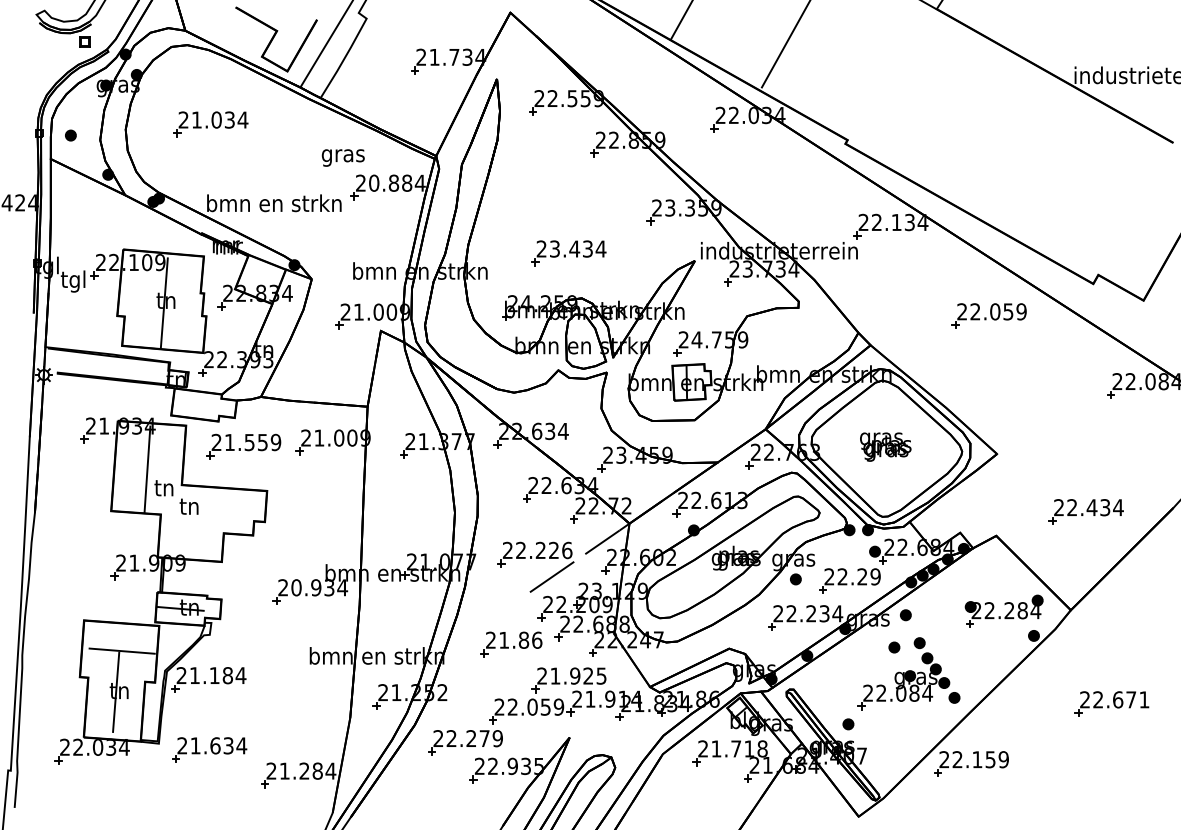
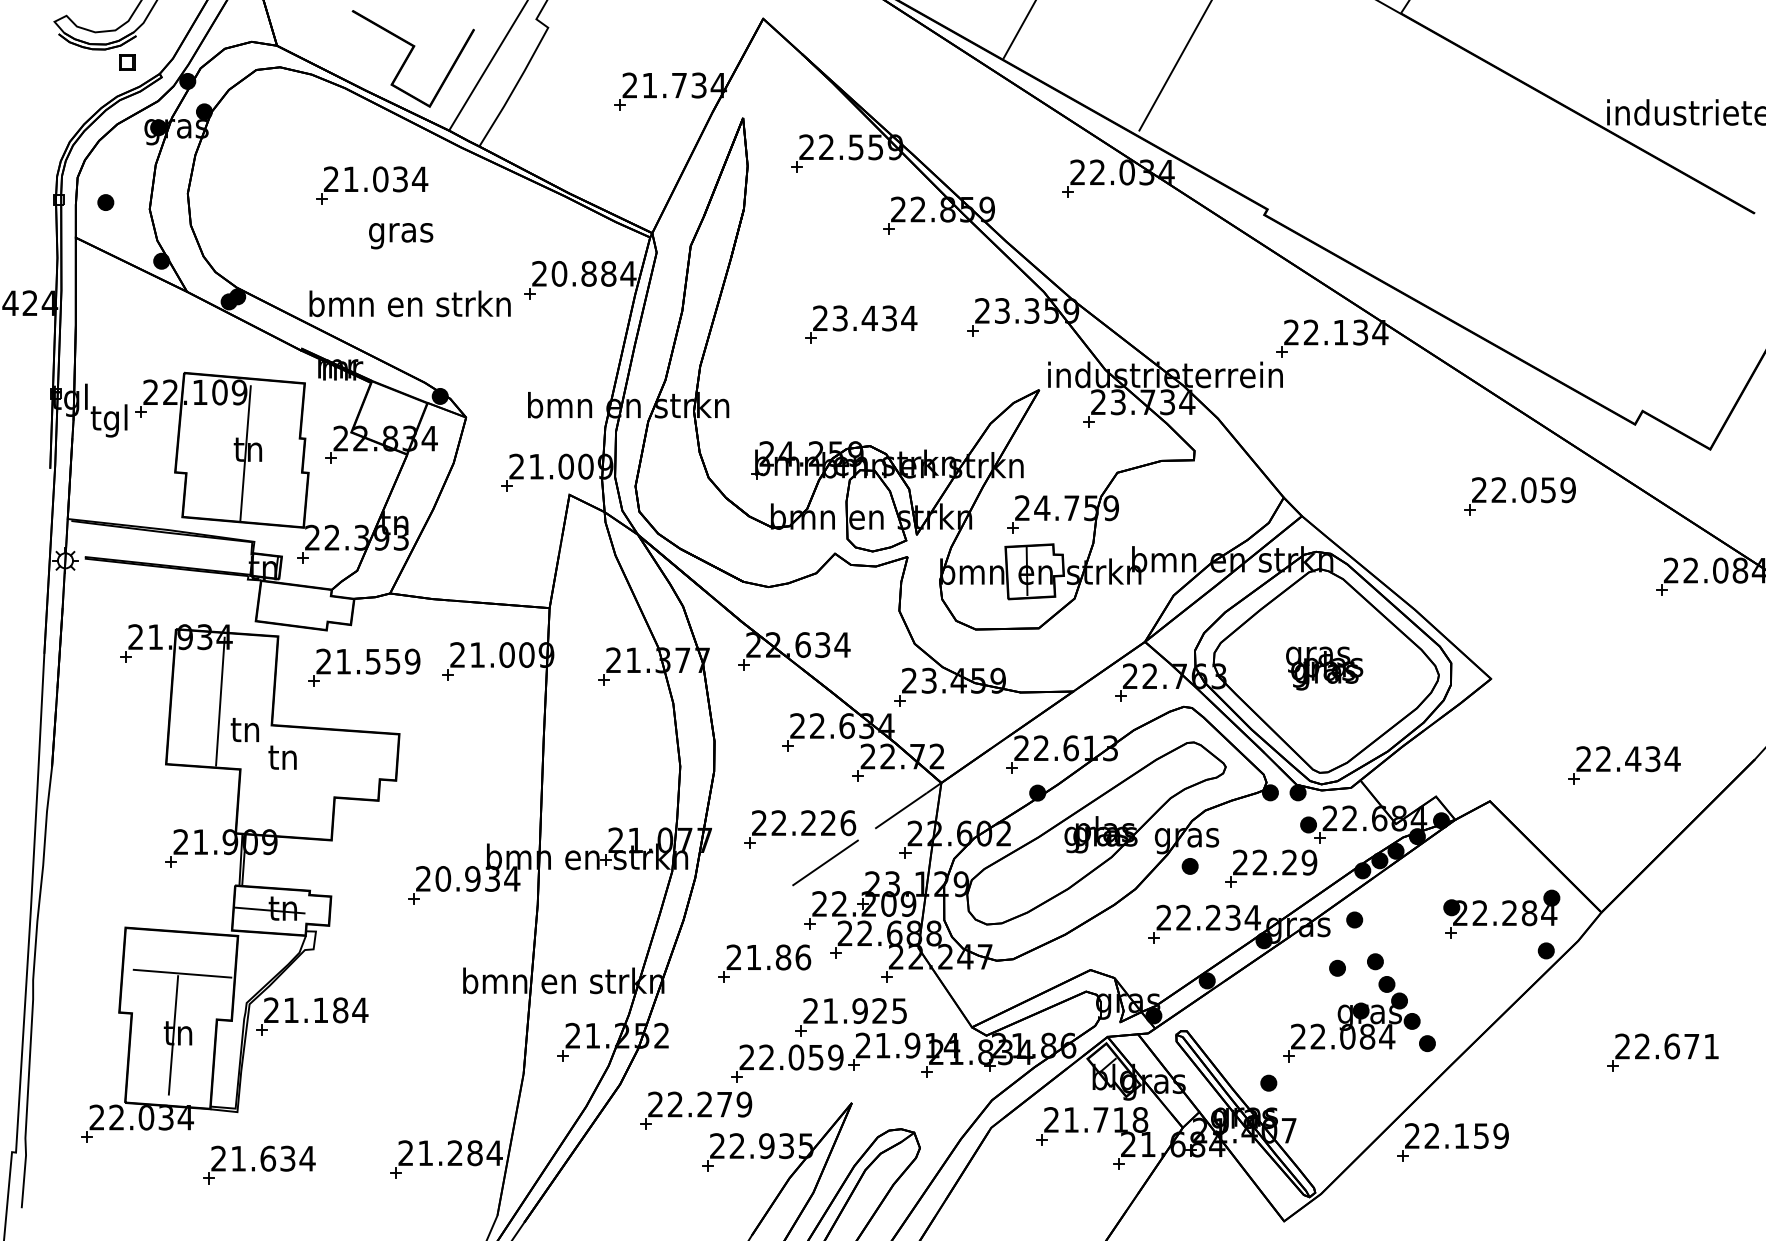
part: (210, 124) -> (371, 185), moved
text: (342, 157) -> (399, 235), moved
part: (568, 253) -> (860, 325), moved
part: (988, 315) -> (1518, 495), moved
part: (209, 749) -> (259, 1164), moved

